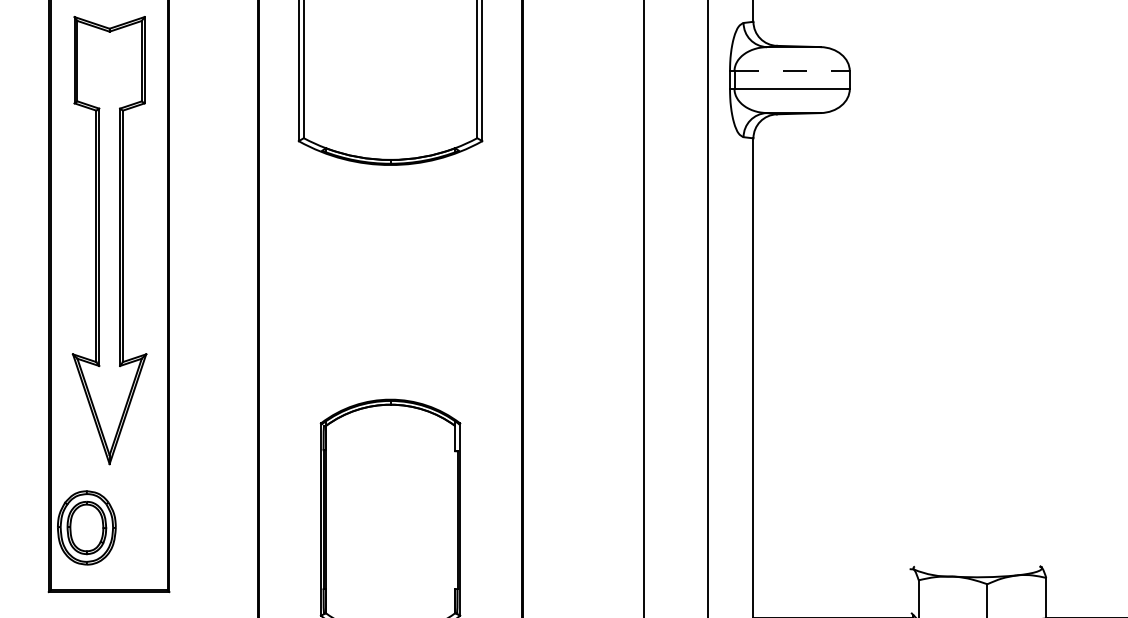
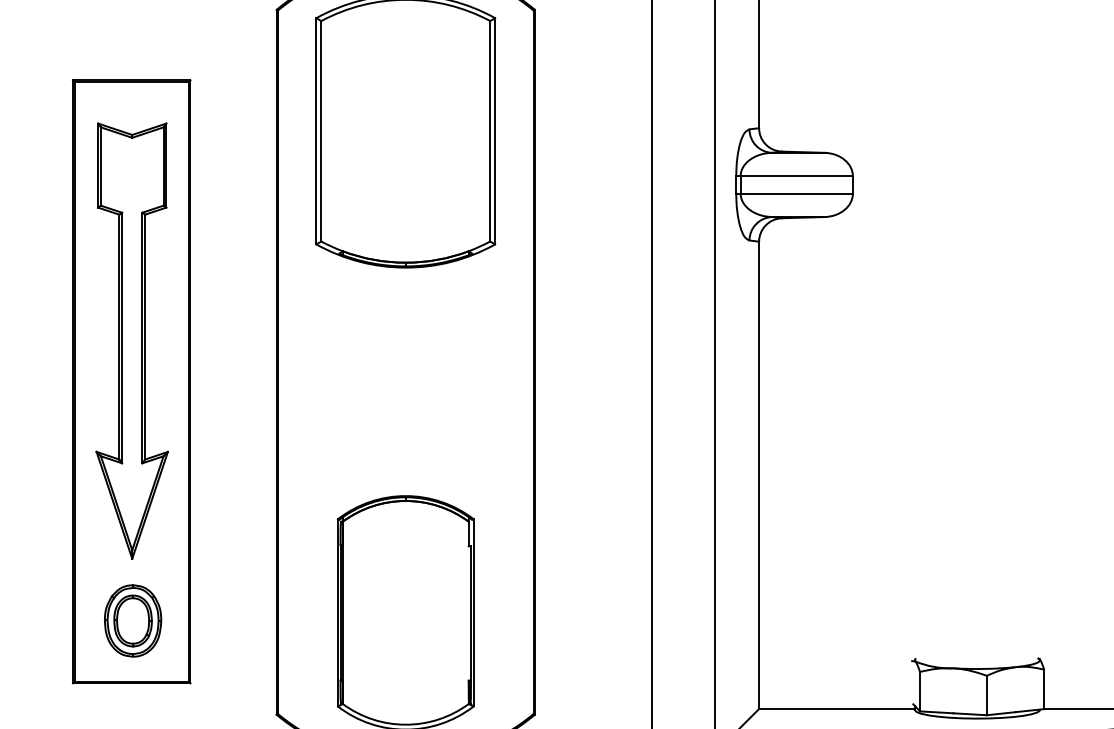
line: (792, 71) -> (797, 176), dashed -> solid
part: (87, 527) -> (133, 620), moved

